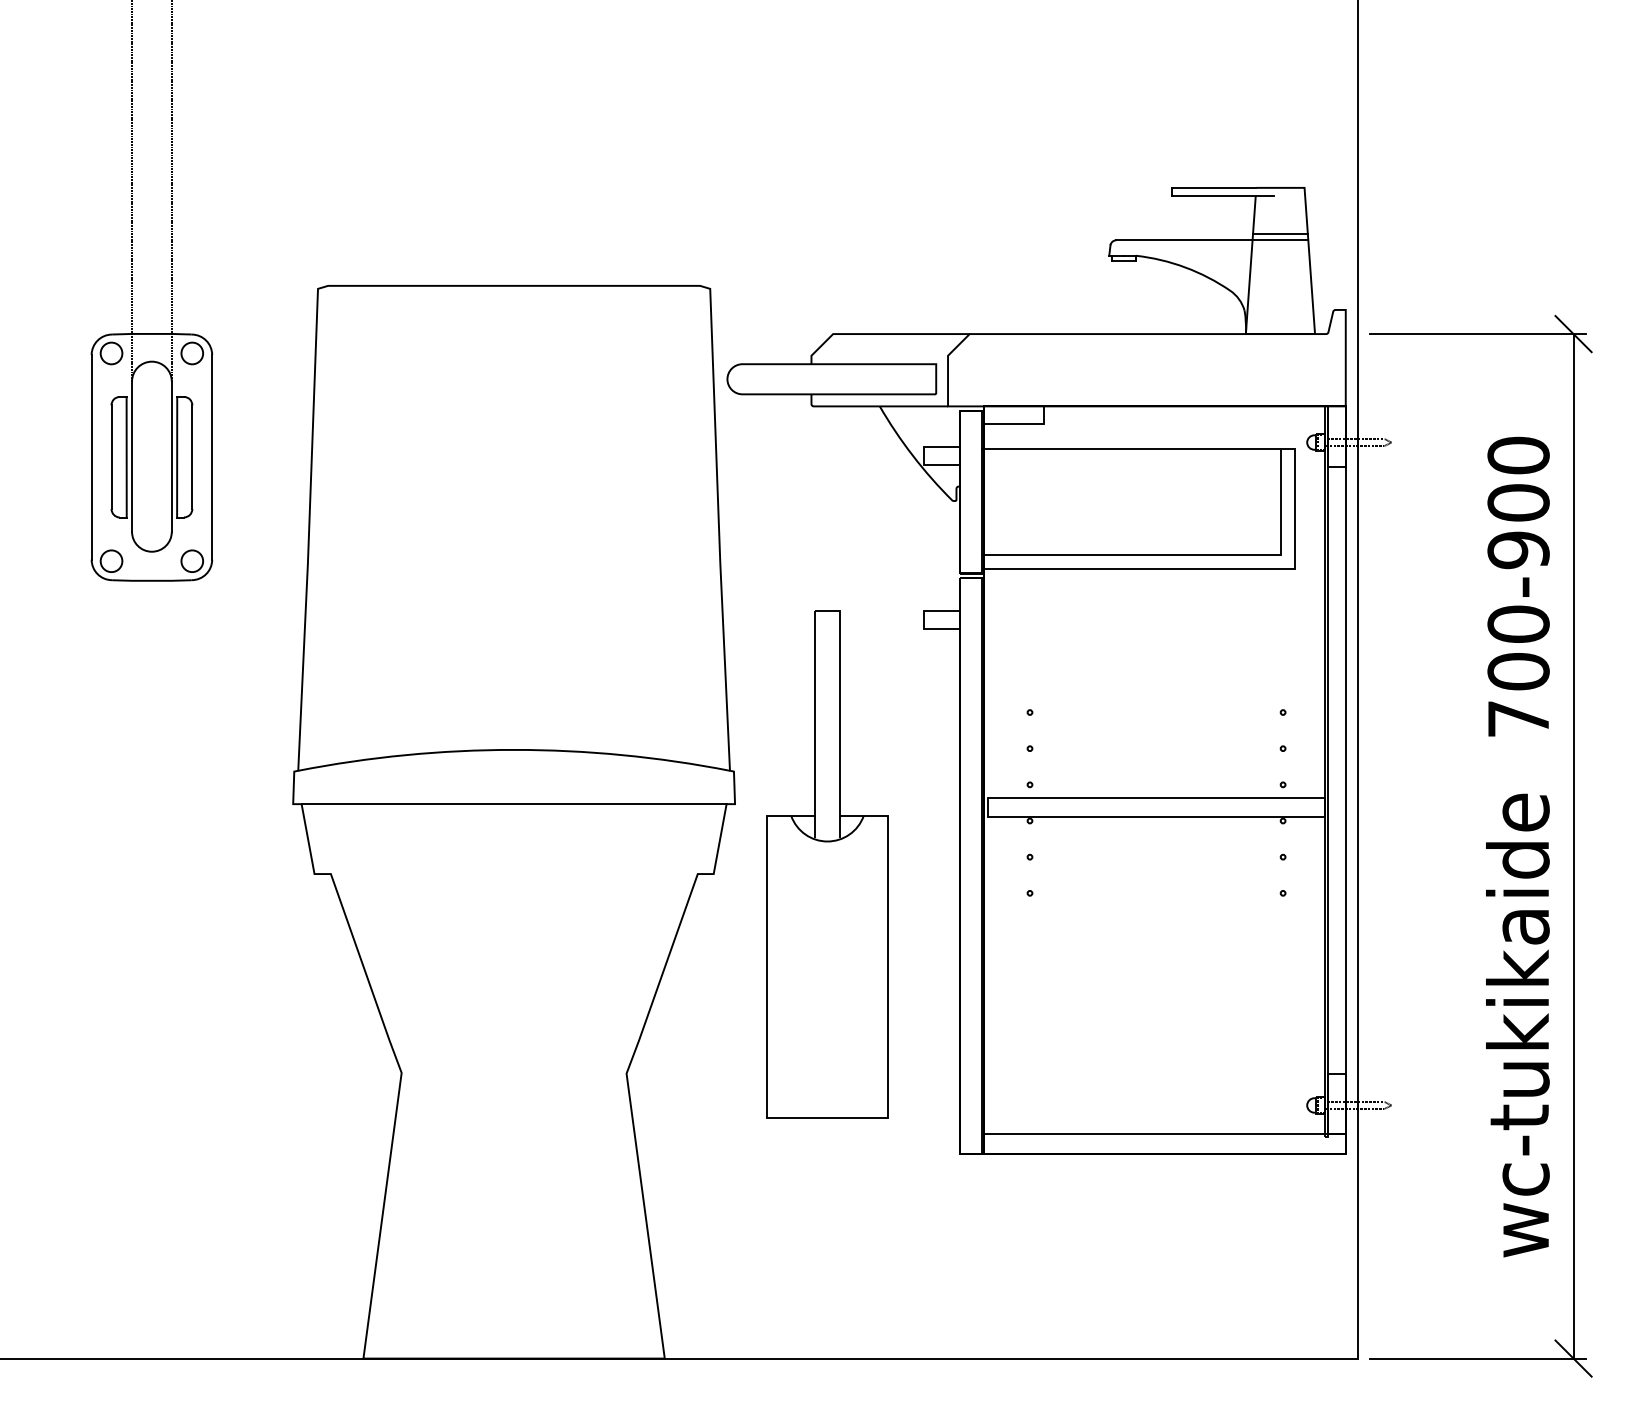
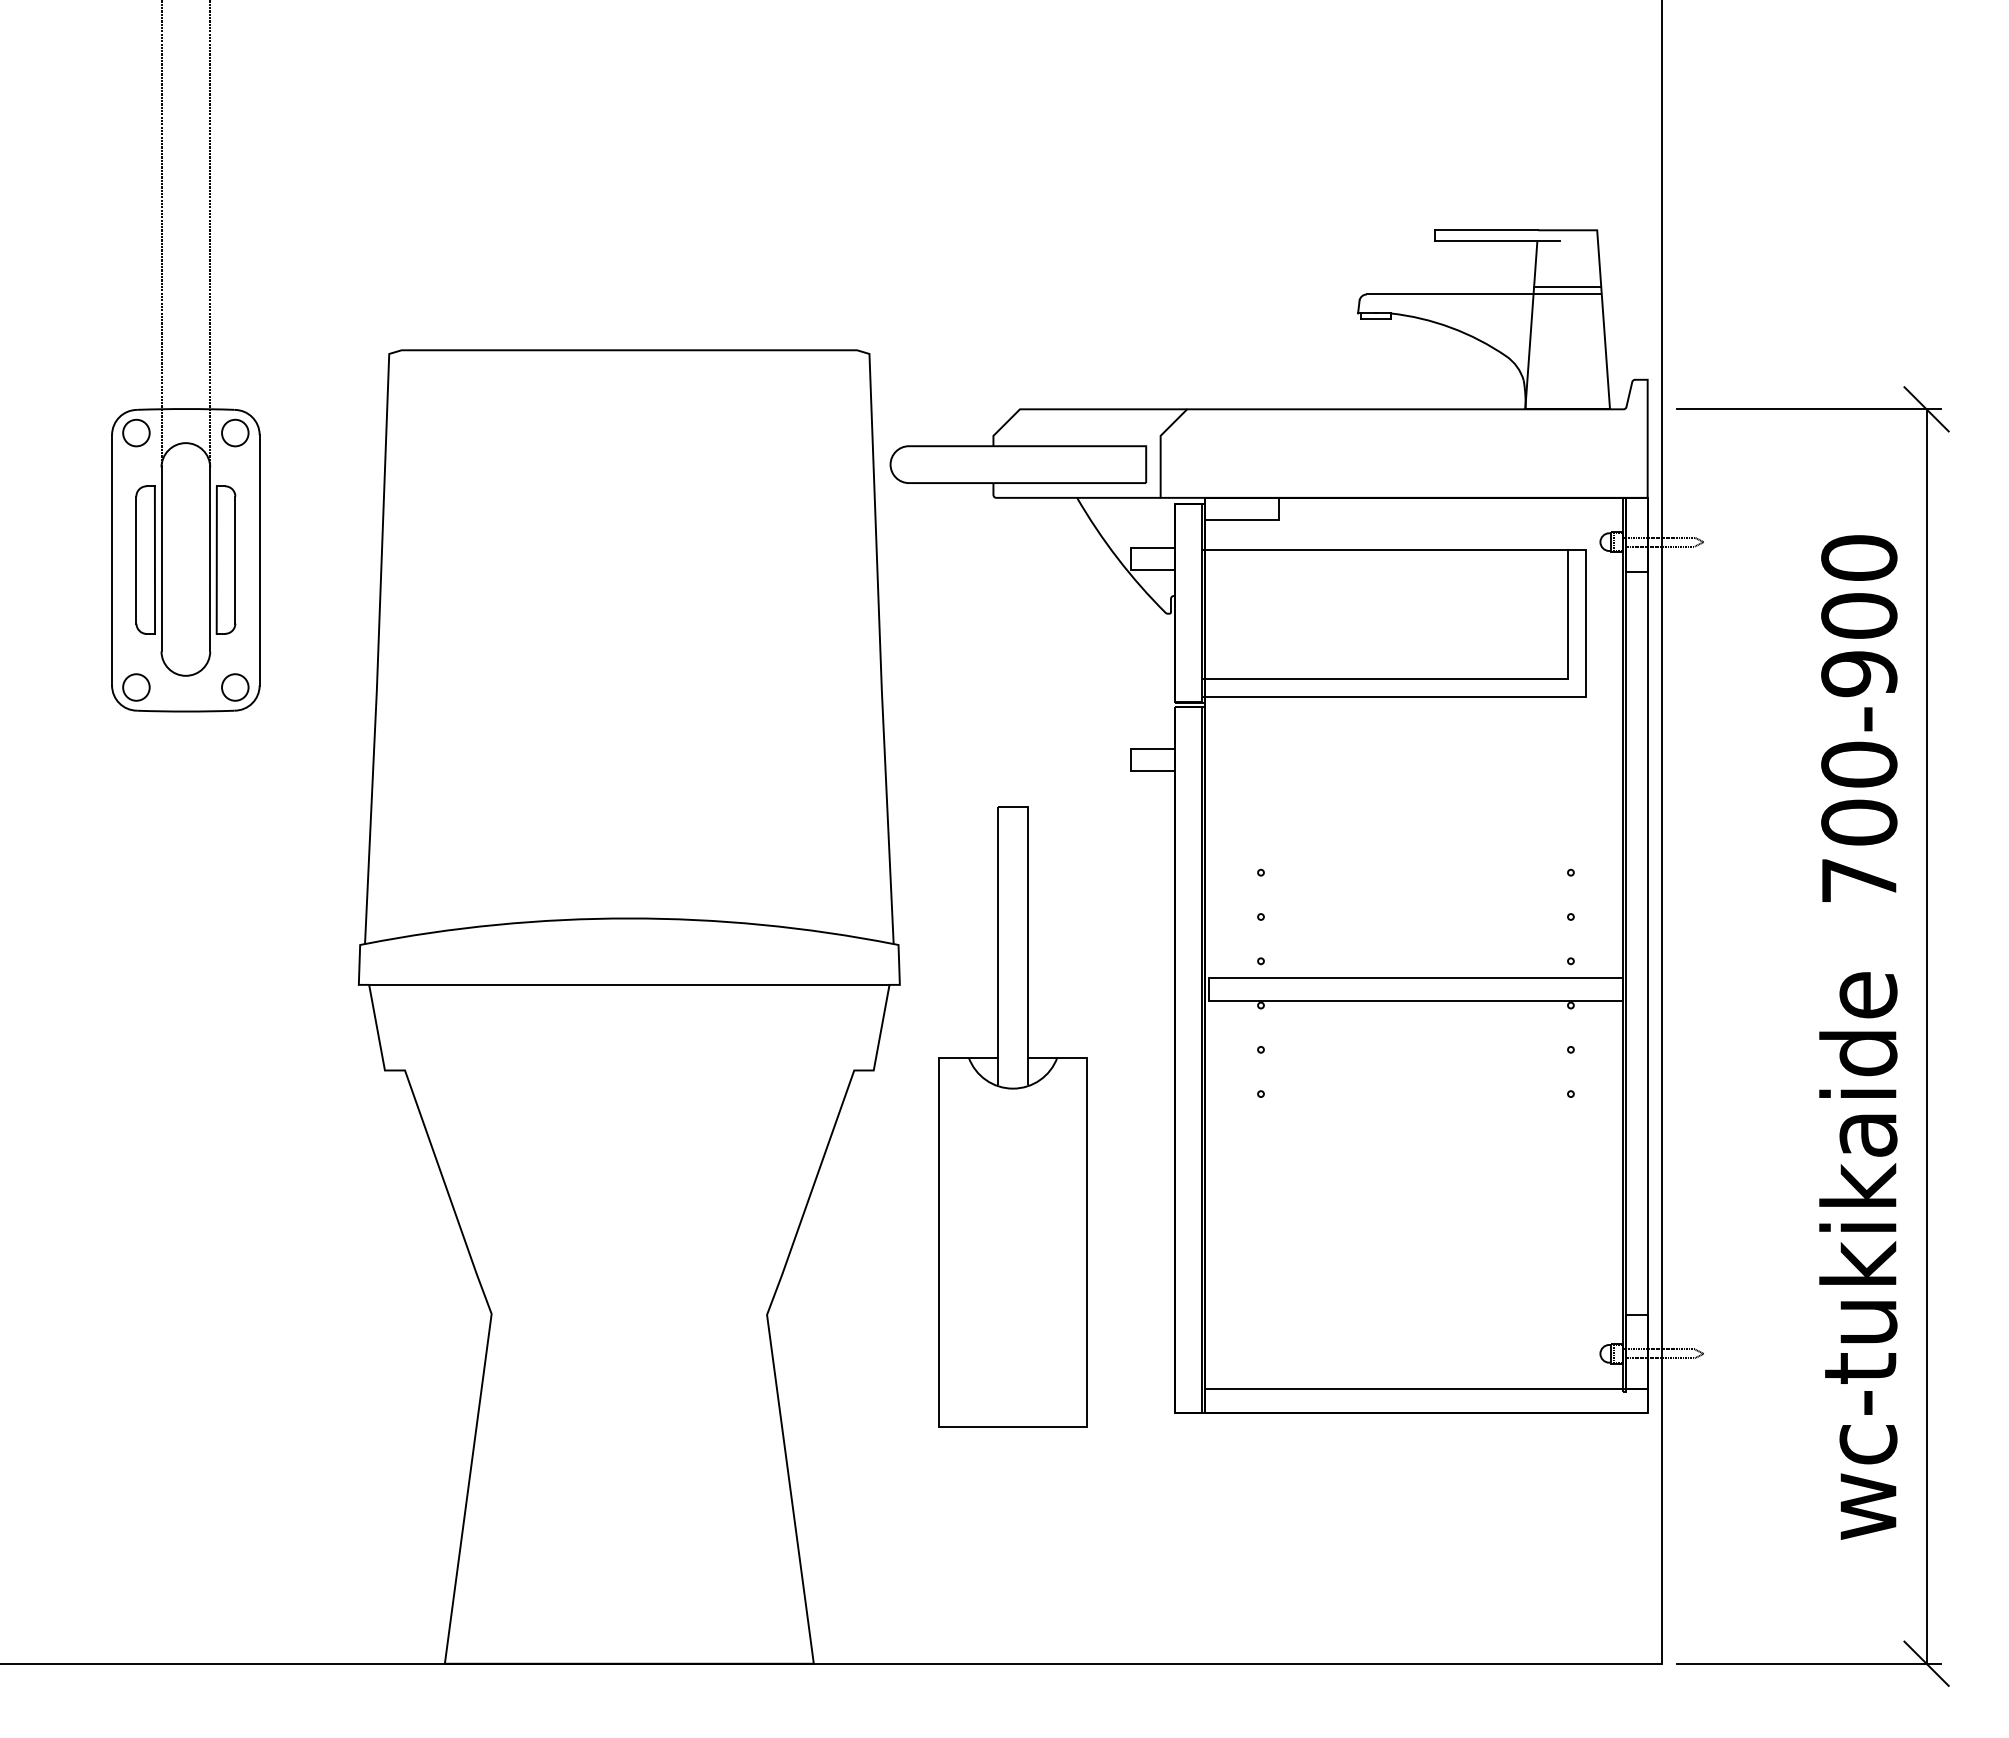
part: (827, 864) -> (1012, 1116), moved

